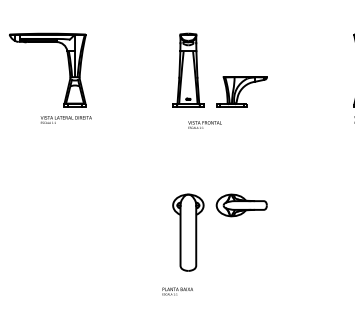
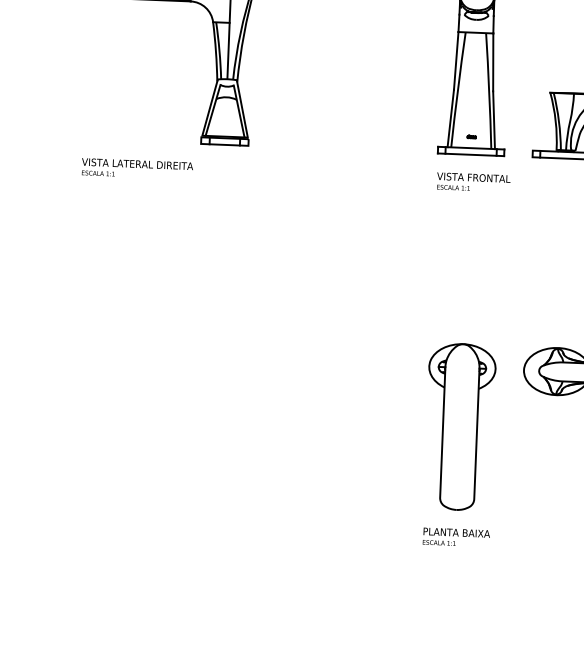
text: (65, 119) -> (135, 167), moved
text: (204, 124) -> (472, 181), moved
text: (177, 291) -> (455, 537), moved

